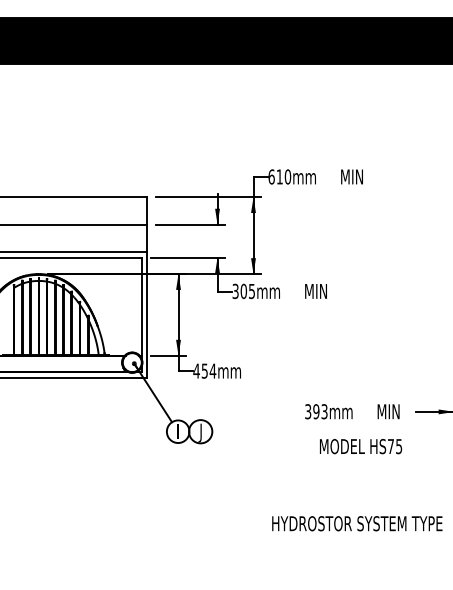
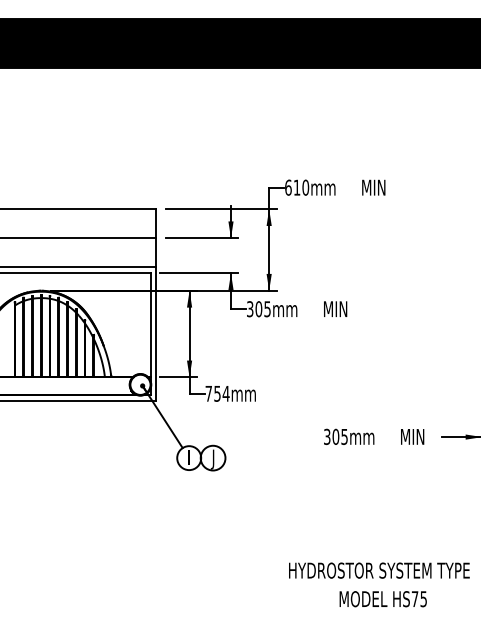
text: (196, 370) -> (208, 393), 454mm -> 754mm
text: (320, 411) -> (340, 436), 393mm -> 305mm
text: (361, 446) -> (383, 599), moved
text: (357, 523) -> (379, 570), moved

